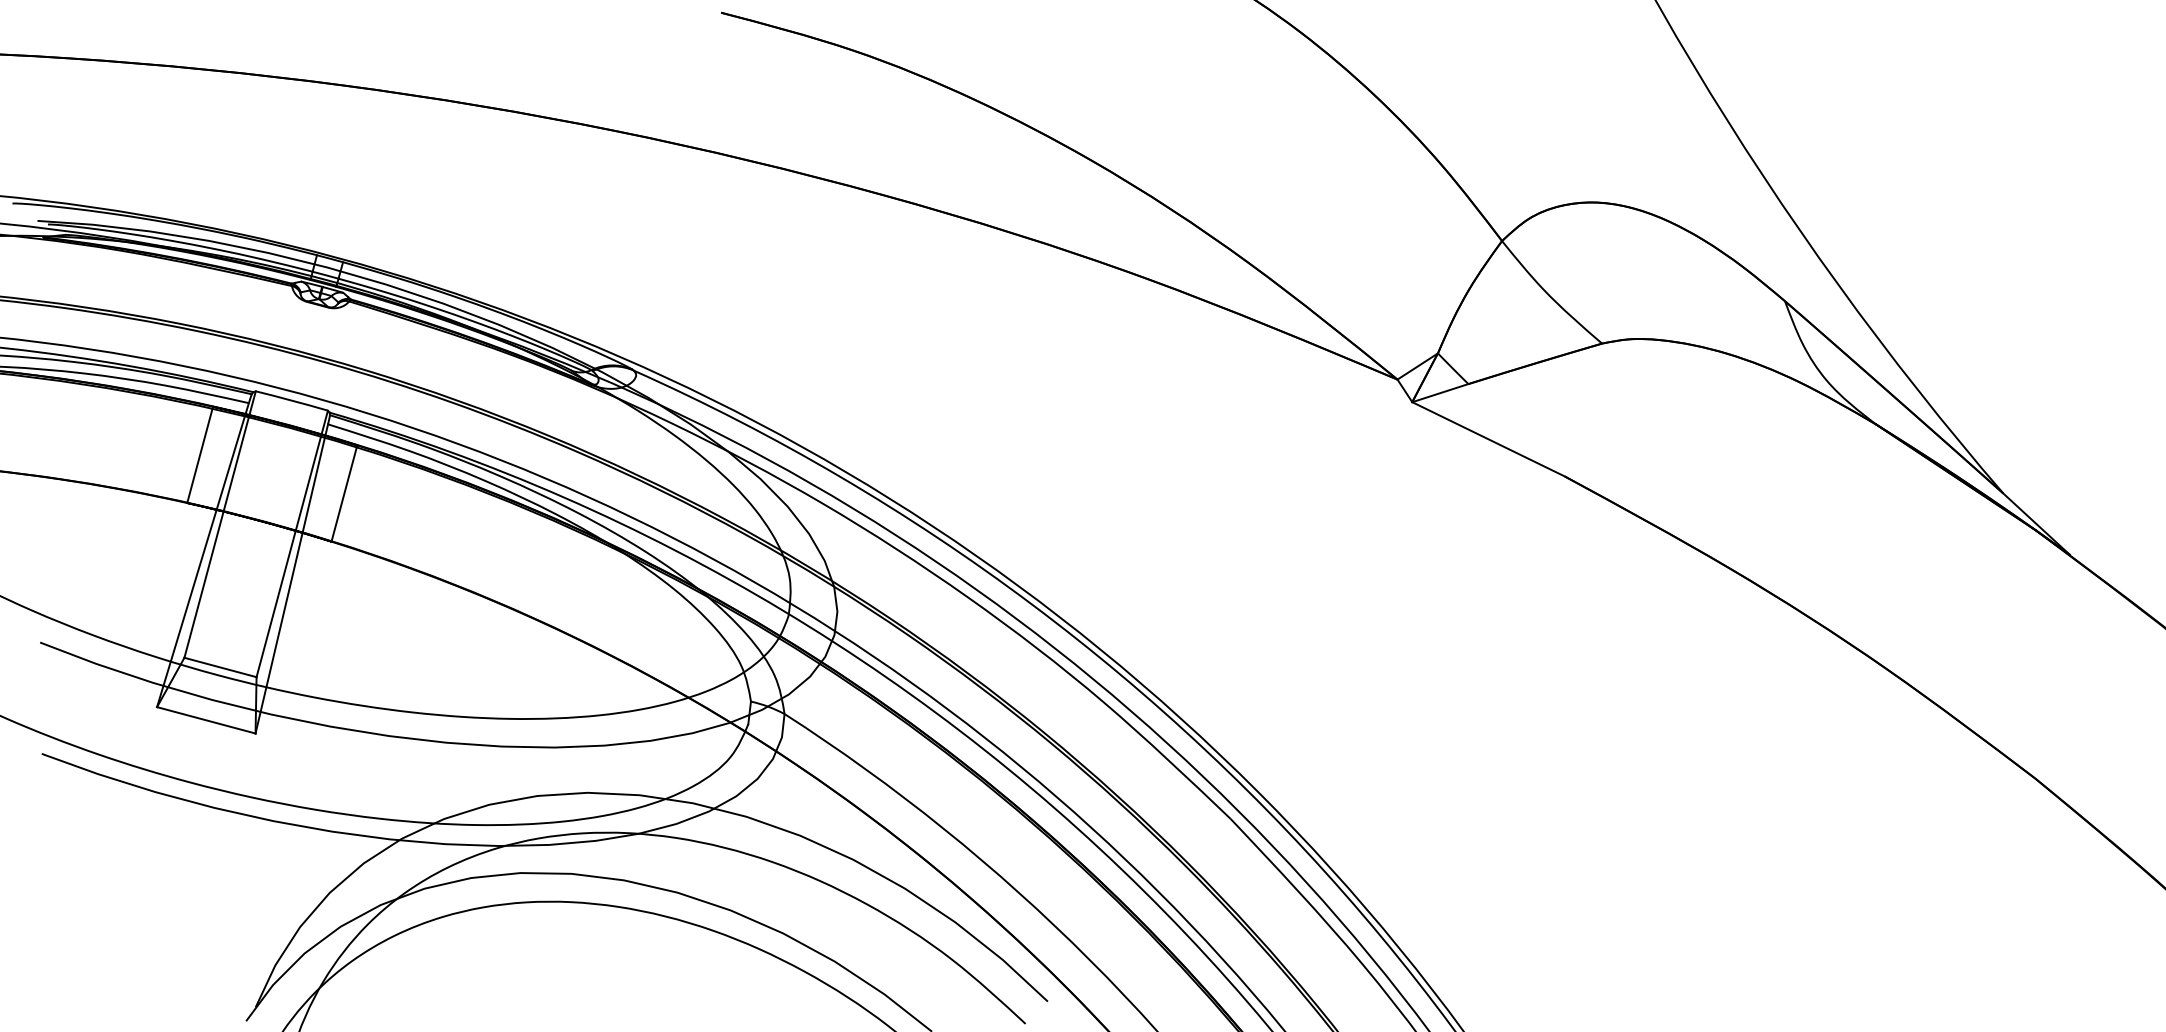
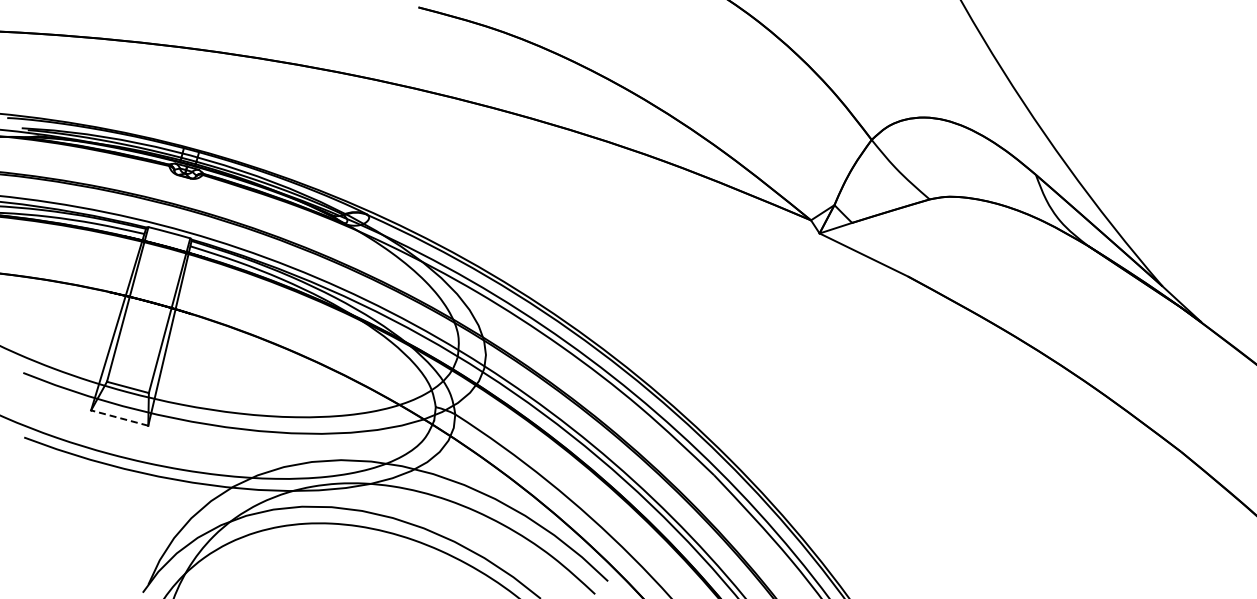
line: (199, 453) -> (115, 263), removed
line: (343, 493) -> (199, 286), removed
line: (205, 721) -> (119, 418), solid -> dashed

